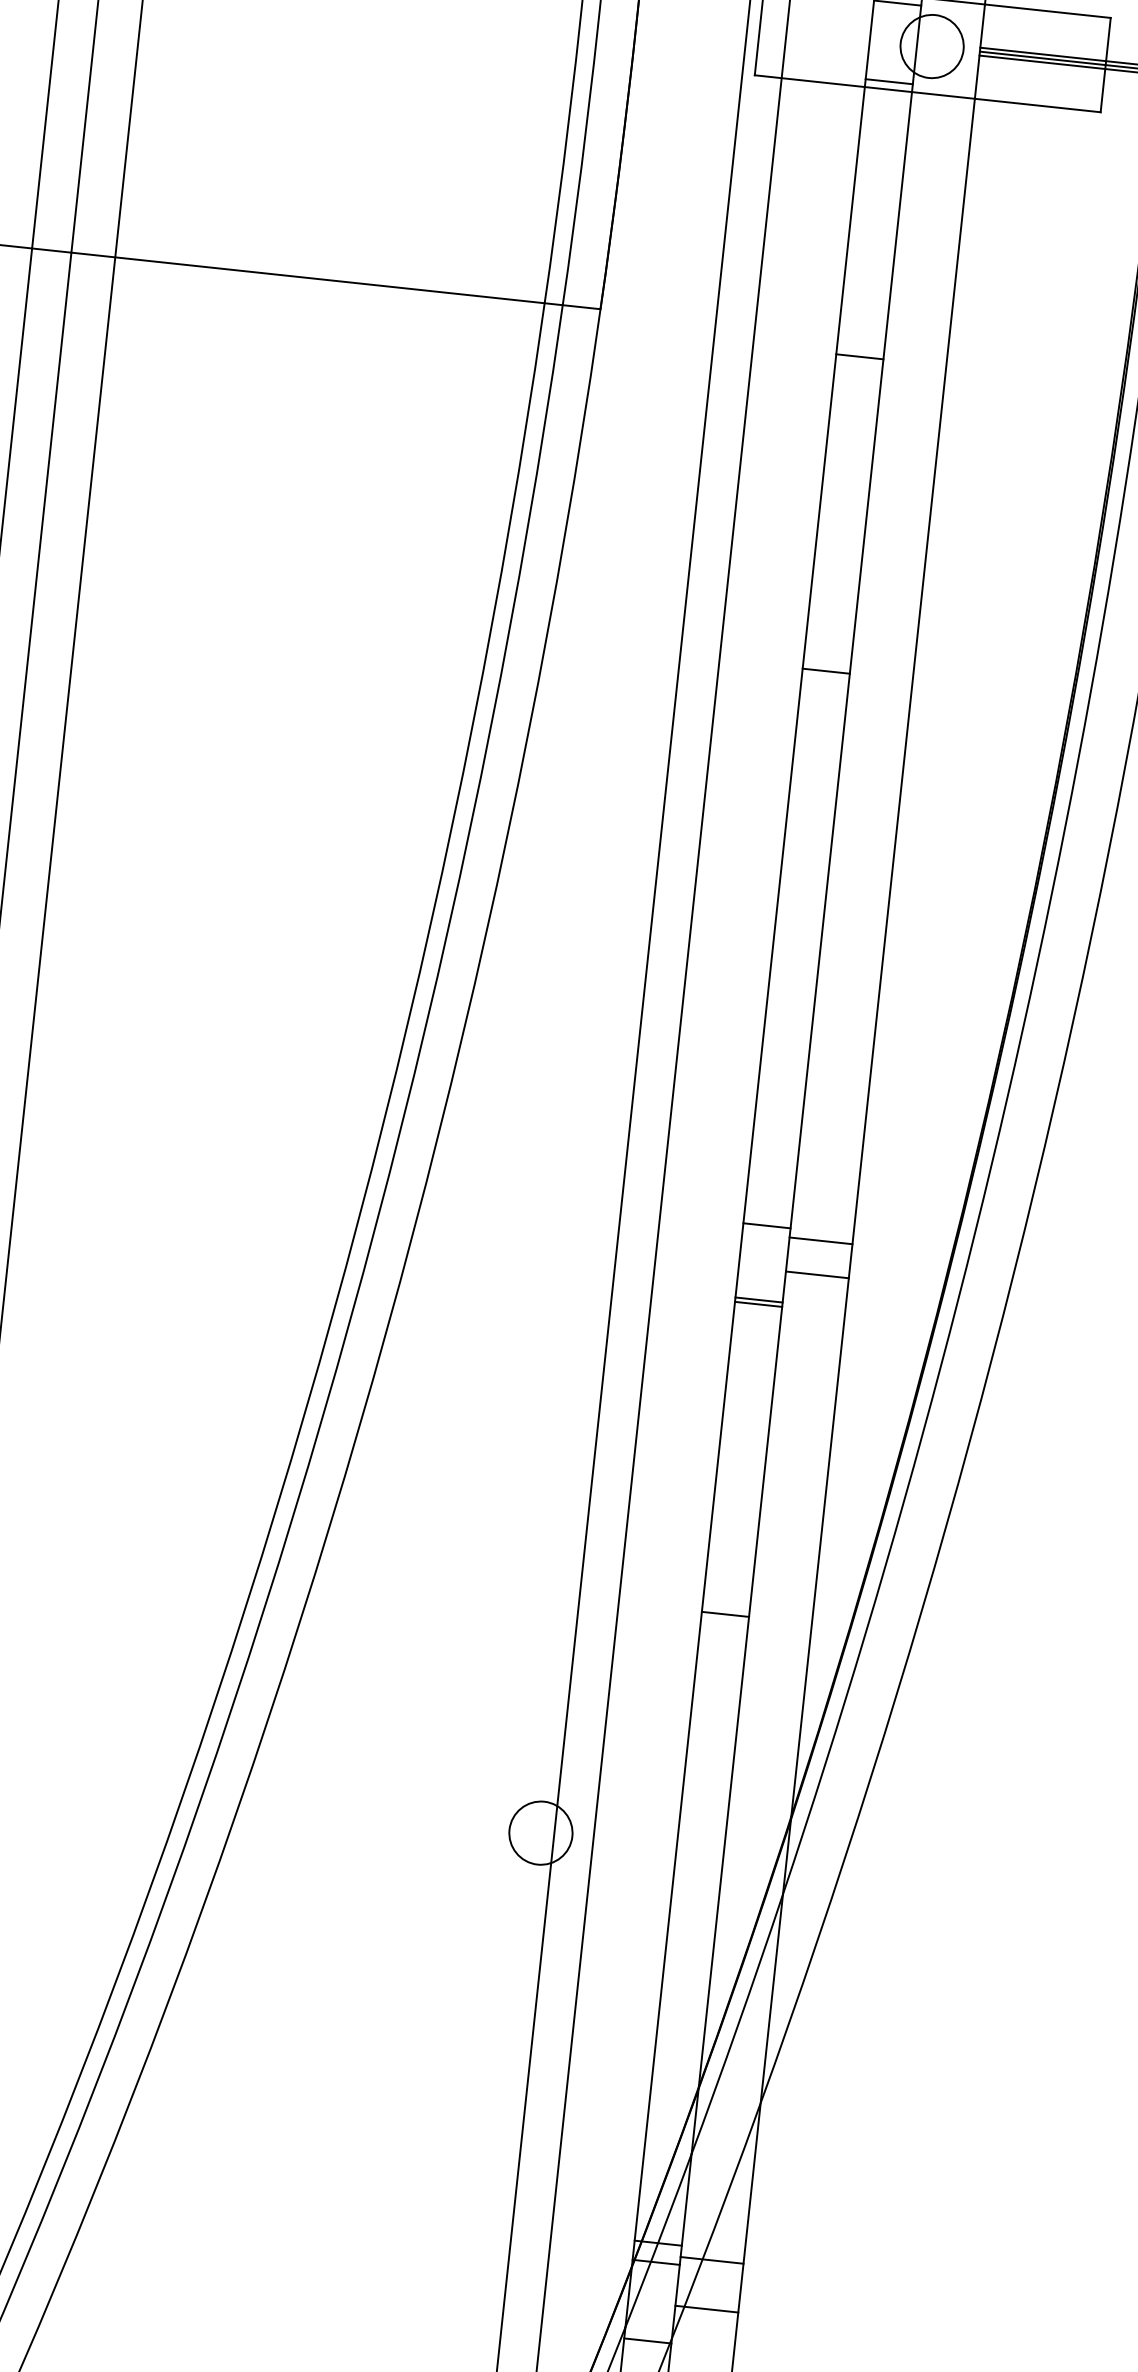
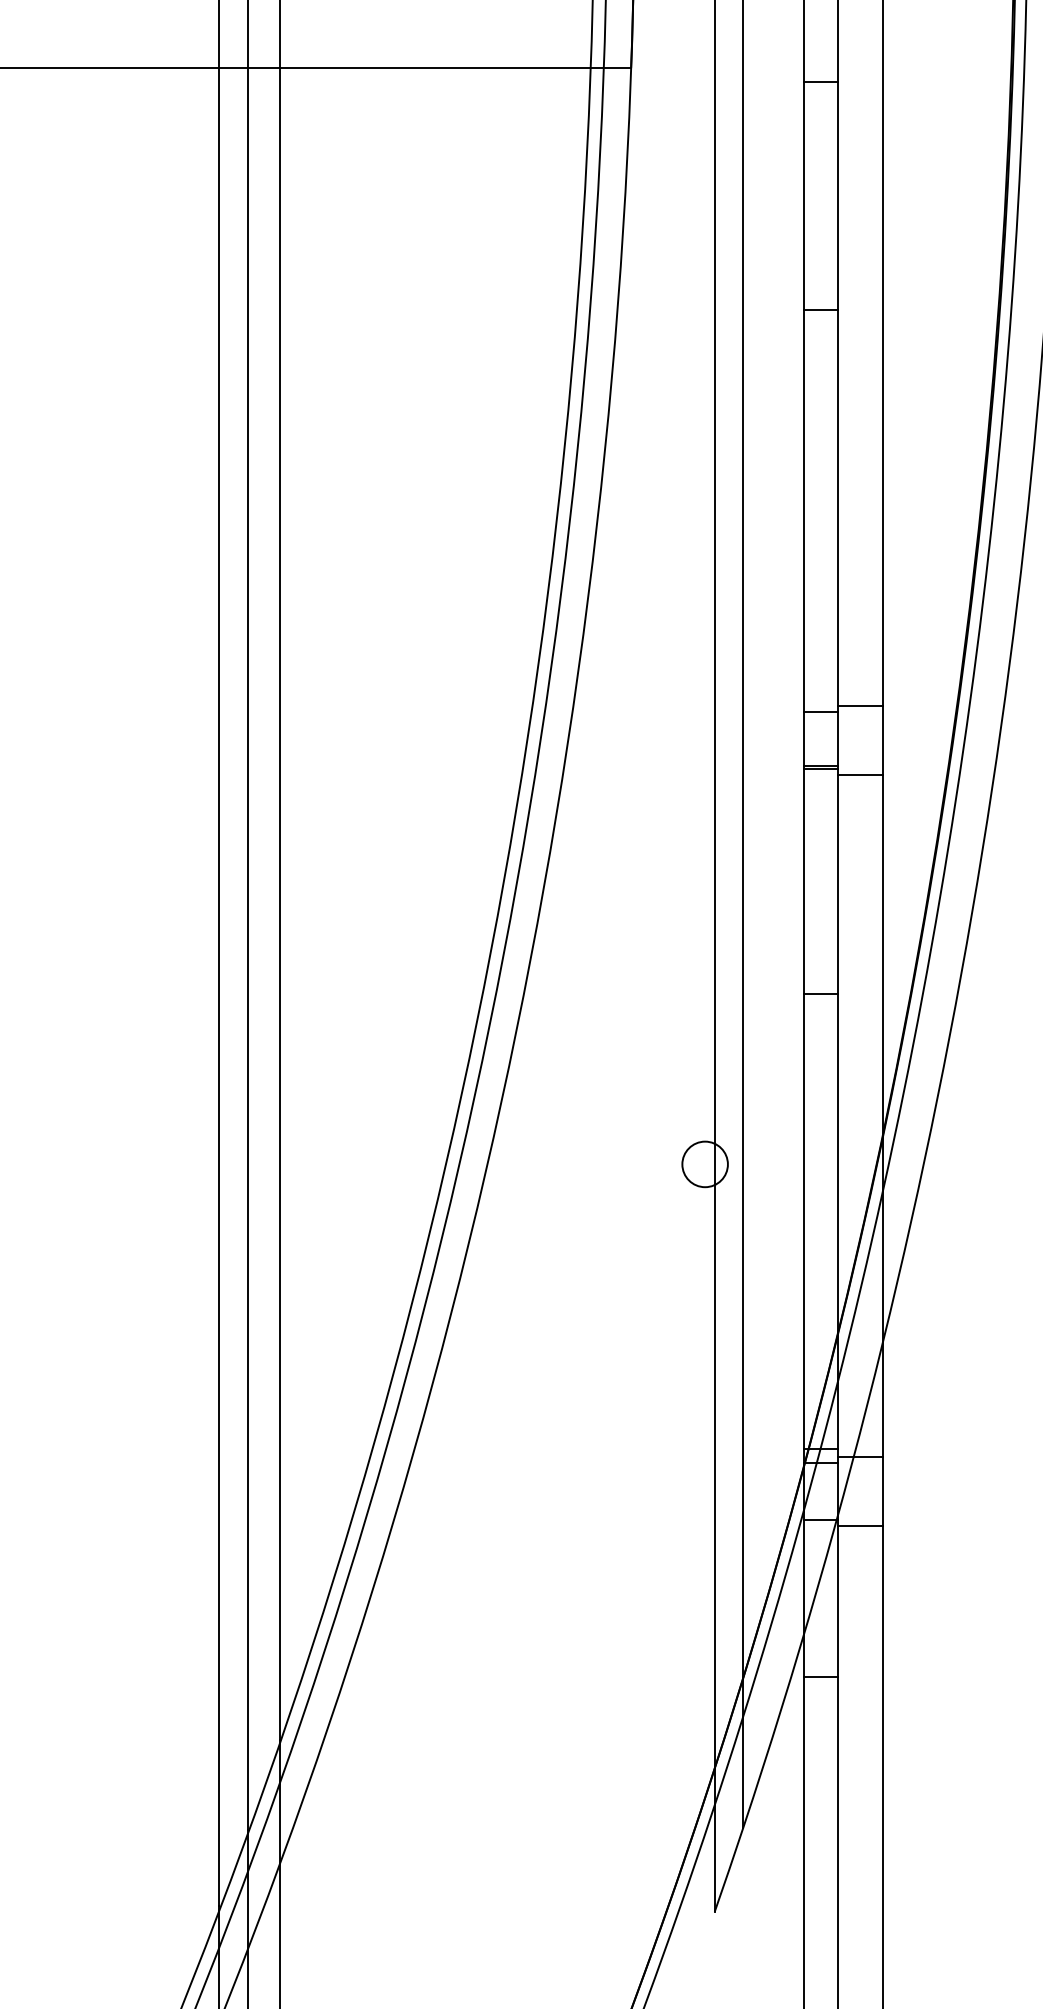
line: (821, 1240) -> (860, 774), moved
line: (817, 1275) -> (860, 706), moved
line: (706, 2308) -> (860, 1525), moved

